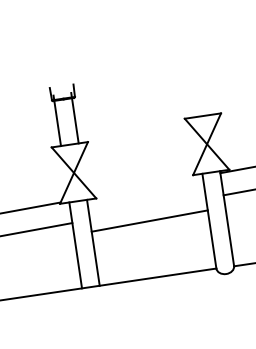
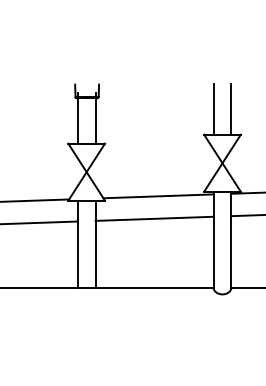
line: (207, 88) -> (231, 108), added
line: (190, 91) -> (213, 108), added
line: (148, 186) -> (158, 196), added
line: (149, 220) -> (154, 218), moved

